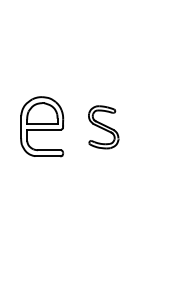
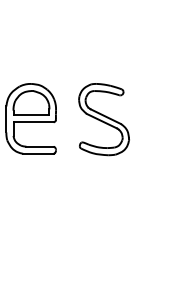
part: (103, 127) -> (103, 119), size x1.43

